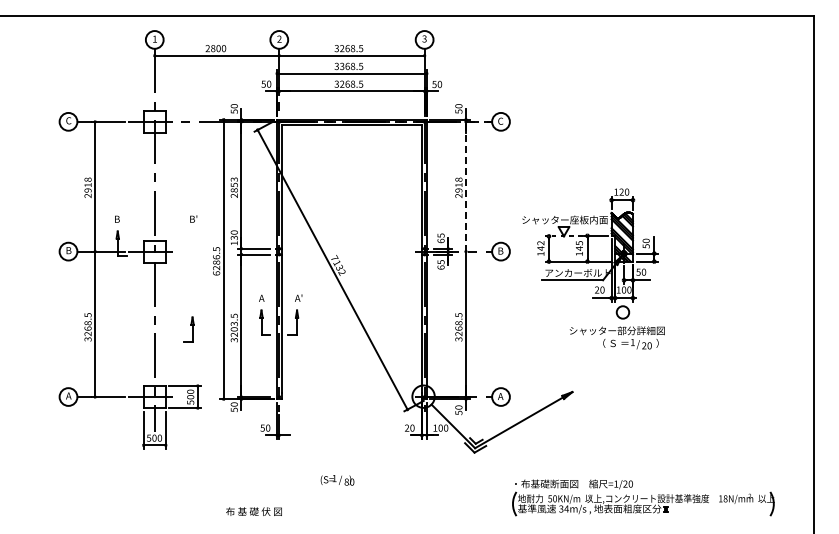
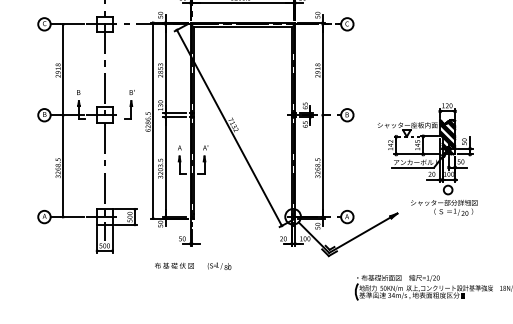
line: (466, 186) -> (323, 69), dashed -> solid
part: (593, 268) -> (427, 159), moved
part: (188, 329) -> (128, 109), moved
text: (337, 480) -> (219, 266), moved
text: (253, 511) -> (174, 265), moved

